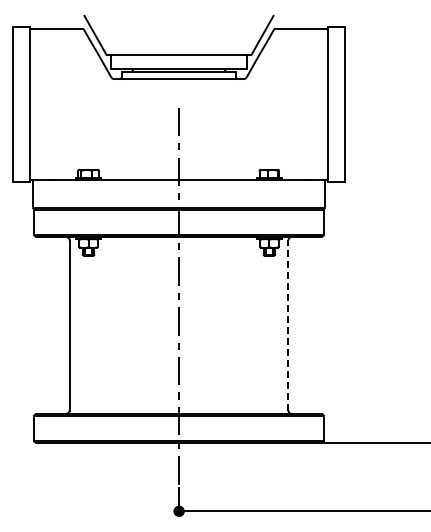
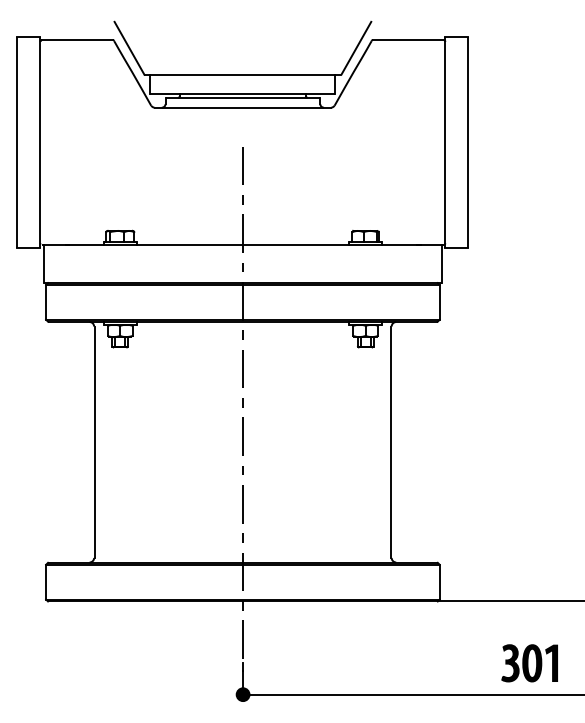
line: (288, 324) -> (391, 440), dashed -> solid
part: (390, 488) -> (530, 663), added

